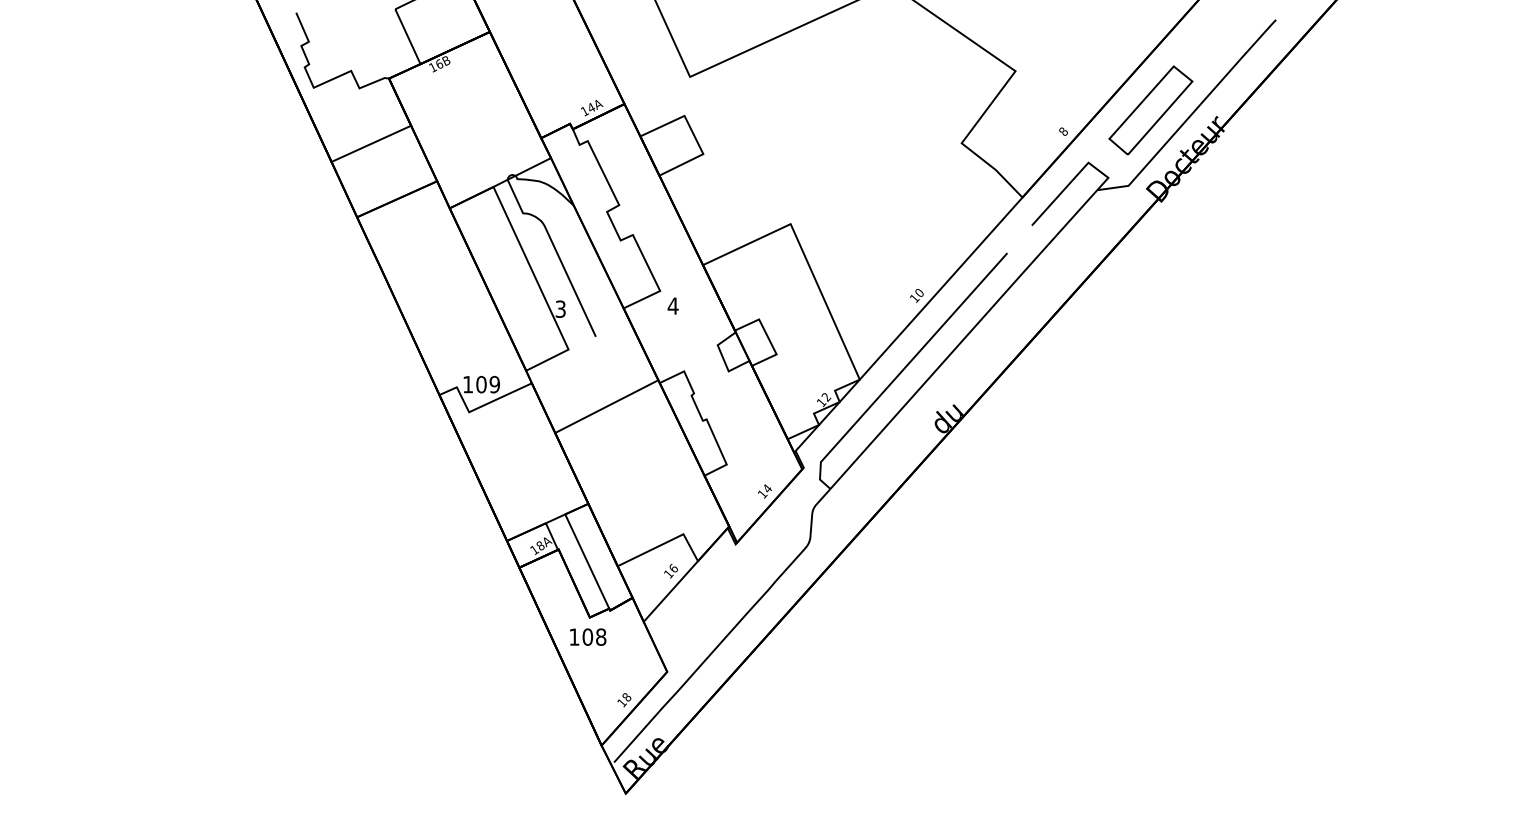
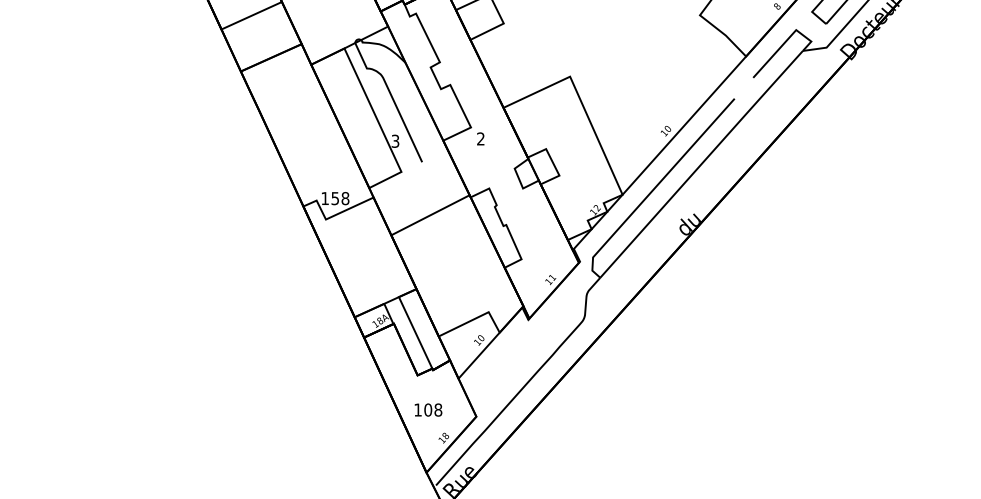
text: (672, 305) -> (480, 138), 4 -> 2
text: (488, 384) -> (340, 198), 109 -> 158
text: (767, 488) -> (552, 277), 14 -> 11
text: (673, 567) -> (481, 337), 16 -> 10
text: (588, 636) -> (428, 409), moved

